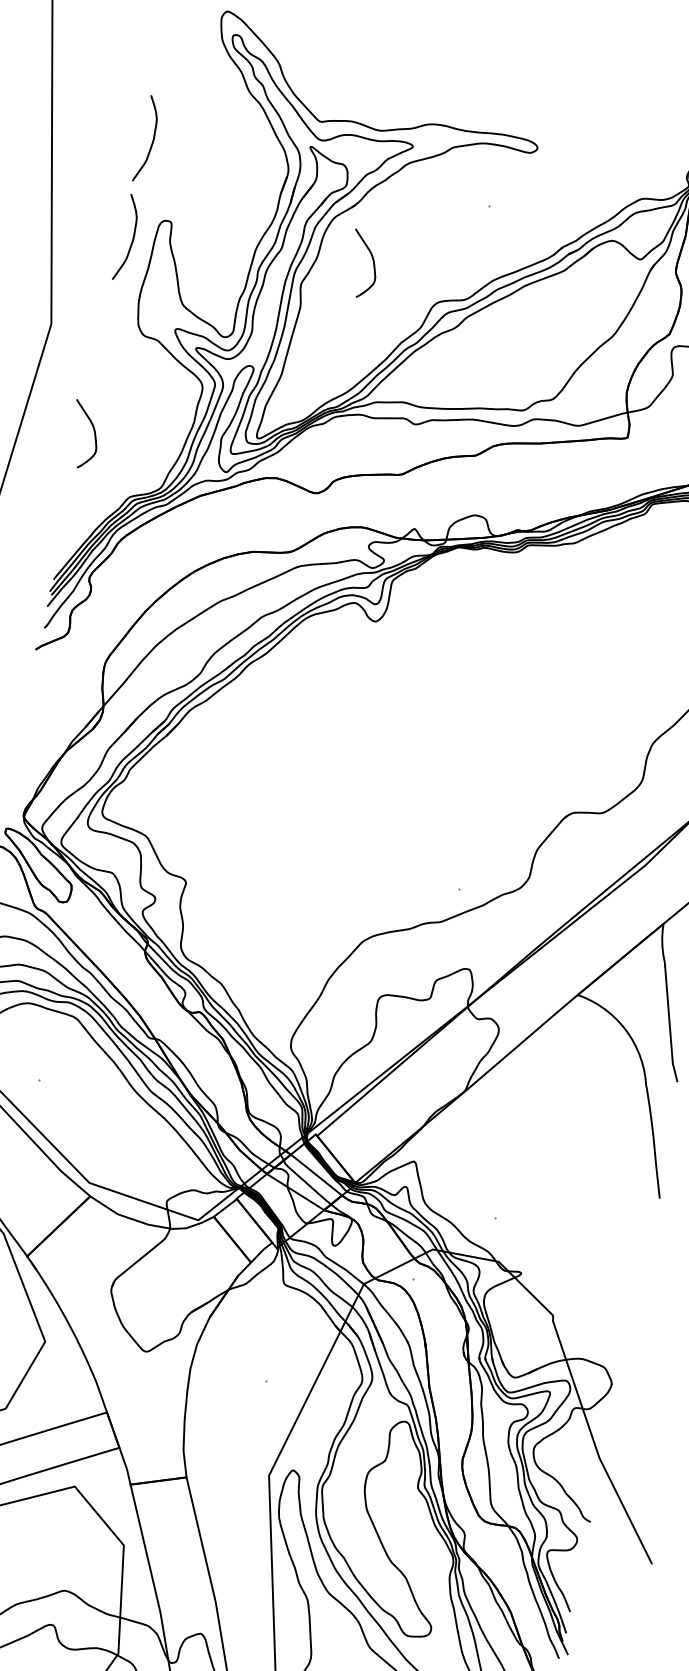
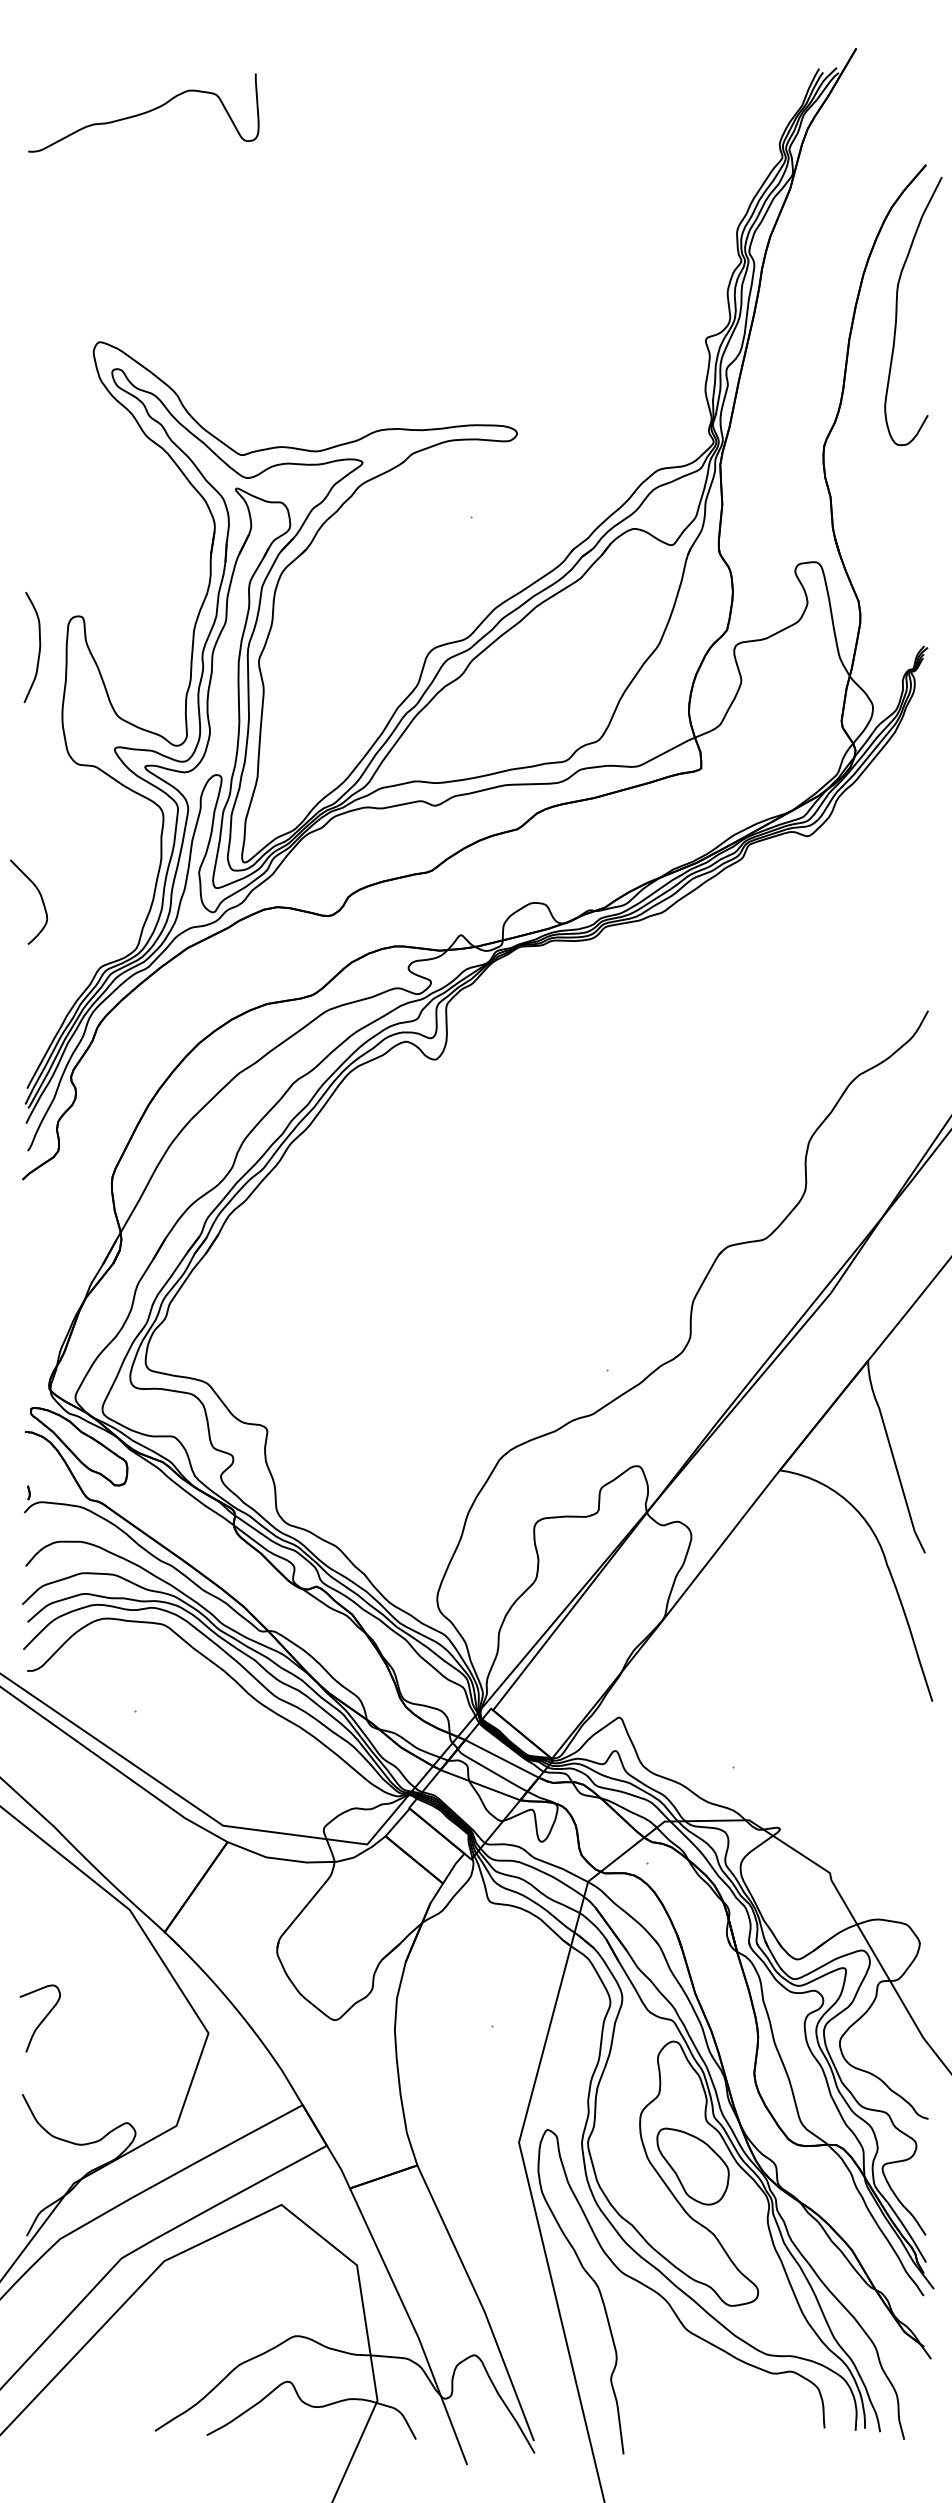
curve: (152, 140) -> (39, 520), removed
curve: (373, 262) -> (342, 616), removed
part: (399, 1521) -> (692, 2166), added

